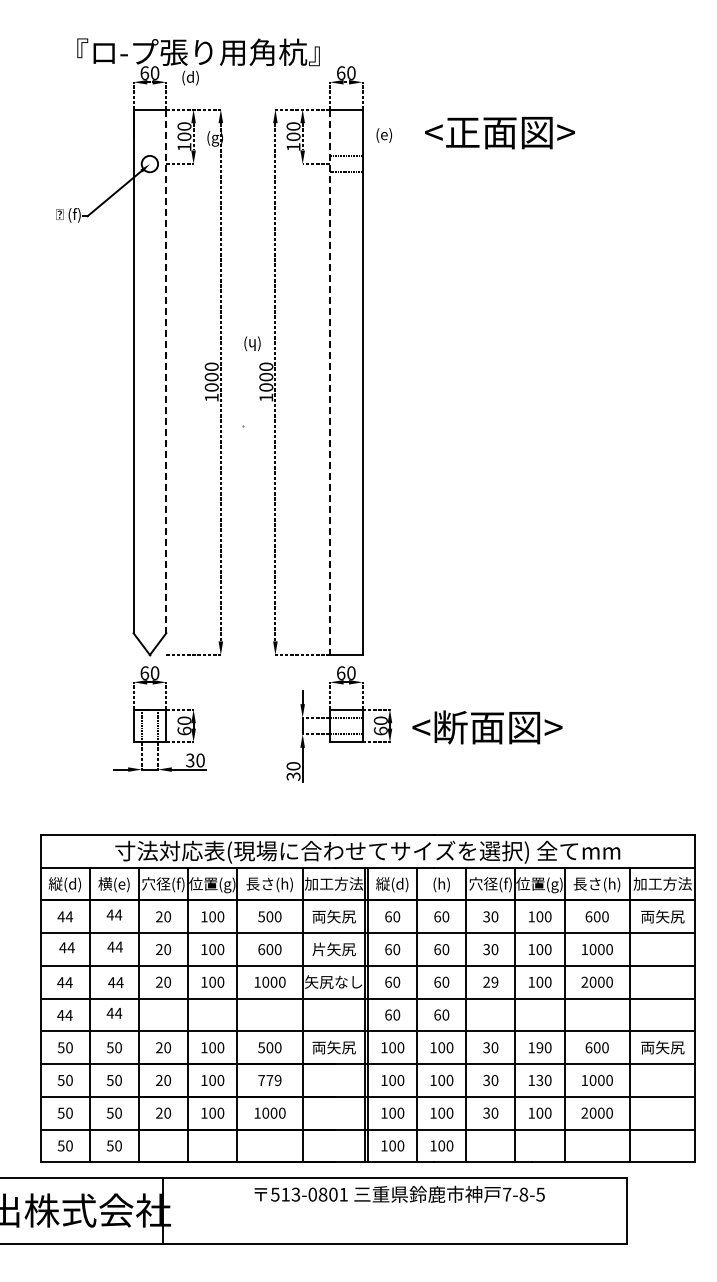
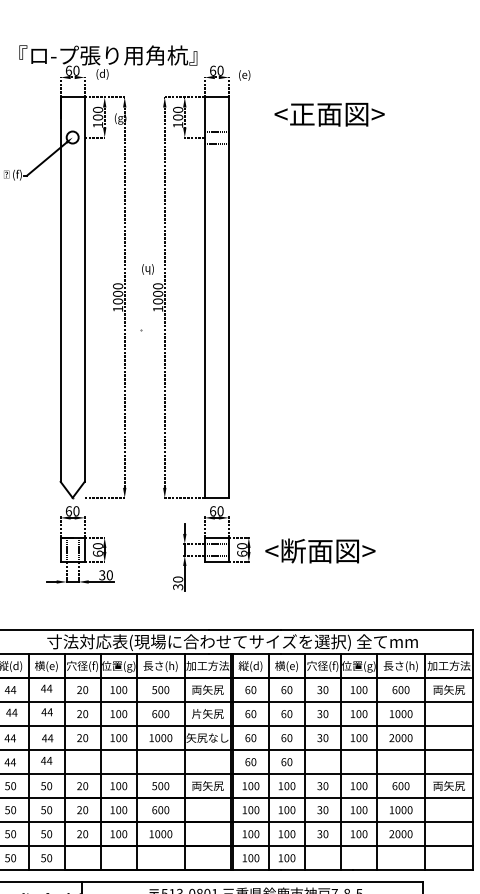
text: (383, 135) -> (244, 75), moved
line: (166, 371) -> (84, 289), dashed -> solid
line: (329, 382) -> (204, 297), dashed -> solid
text: (440, 884) -> (285, 666), (h) -> 横(e)
text: (490, 982) -> (322, 738), 29 -> 30
text: (539, 1047) -> (358, 785), 190 -> 100
text: (269, 1080) -> (160, 810), 779 -> 600
text: (539, 1080) -> (358, 810), 130 -> 100

